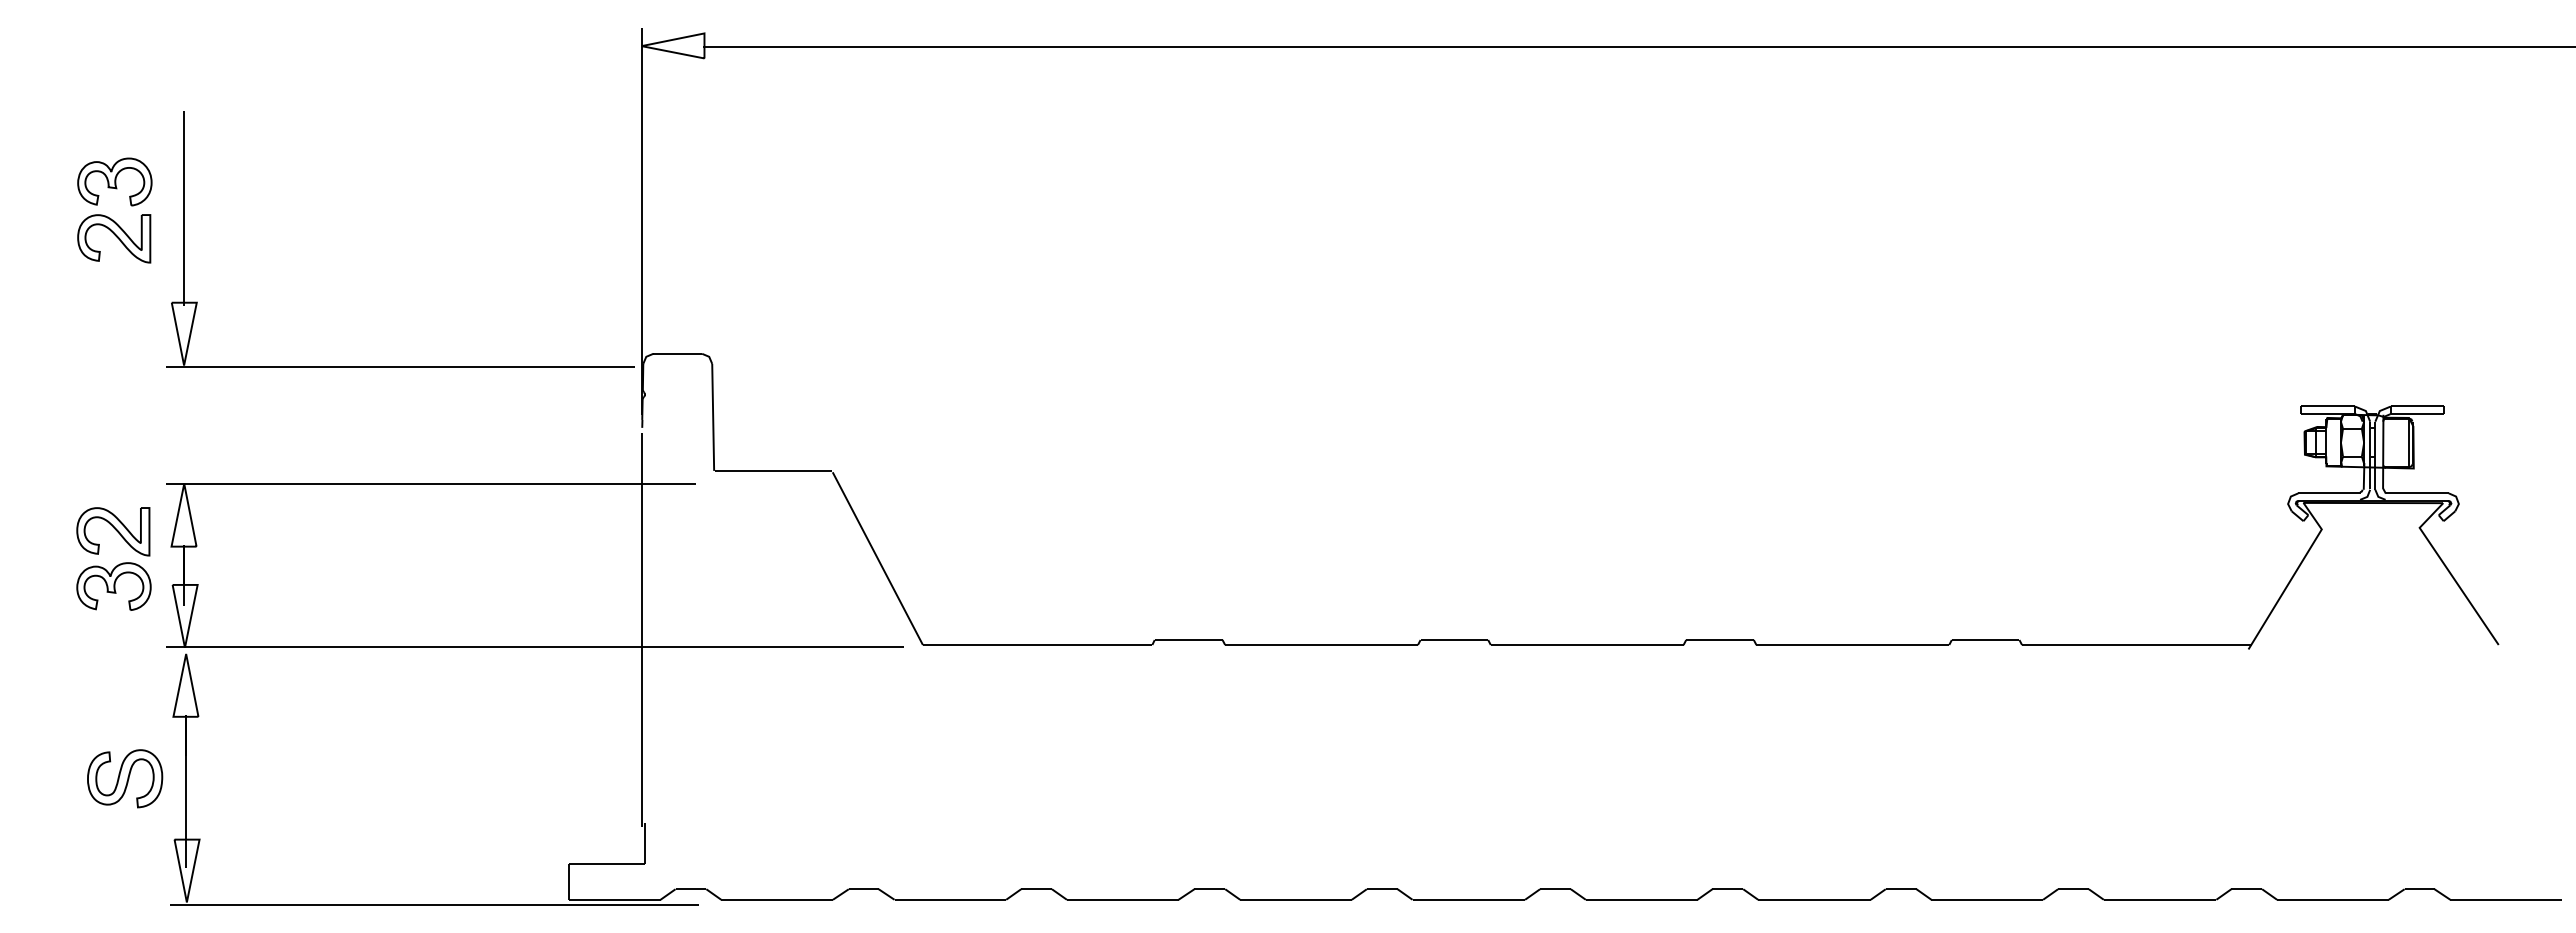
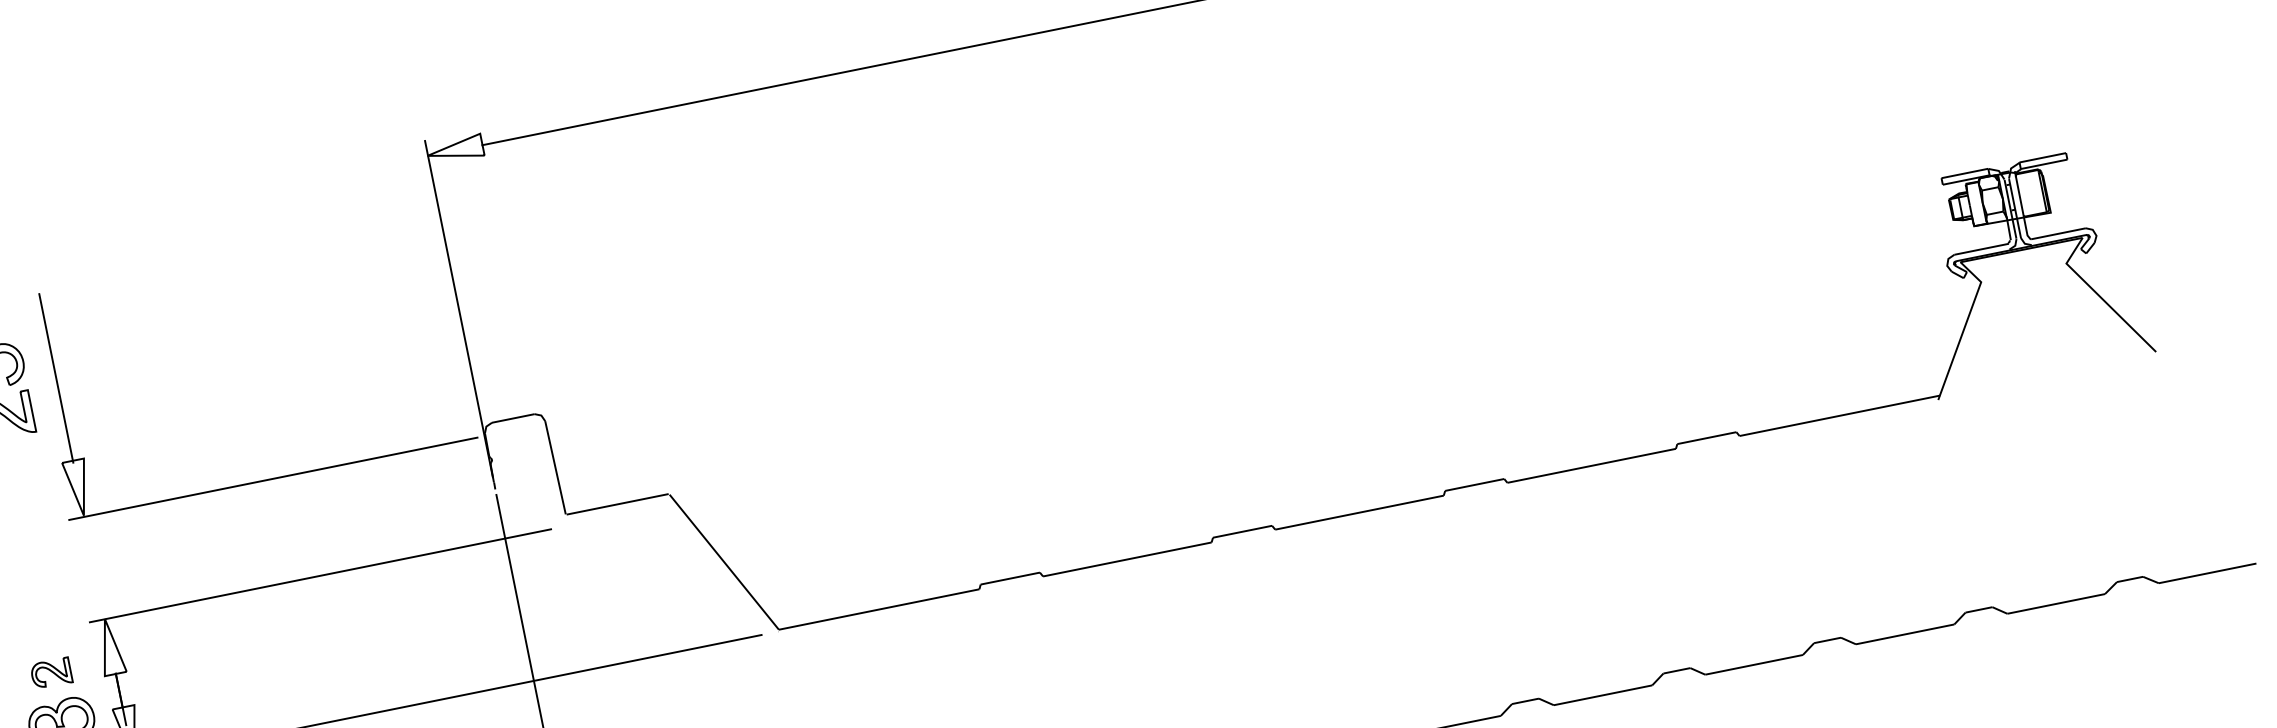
part: (113, 531) -> (51, 673), size x0.6

